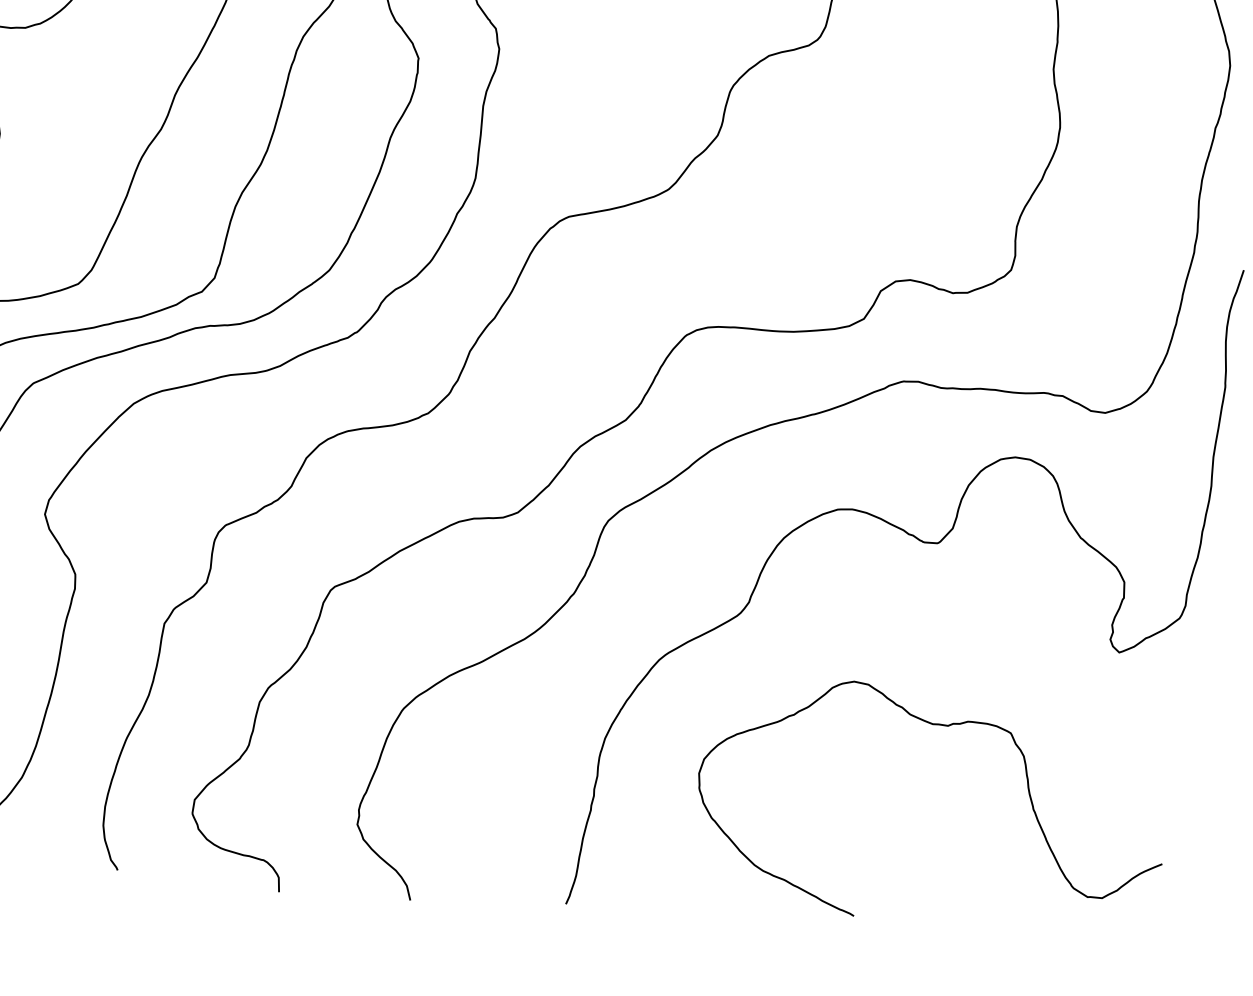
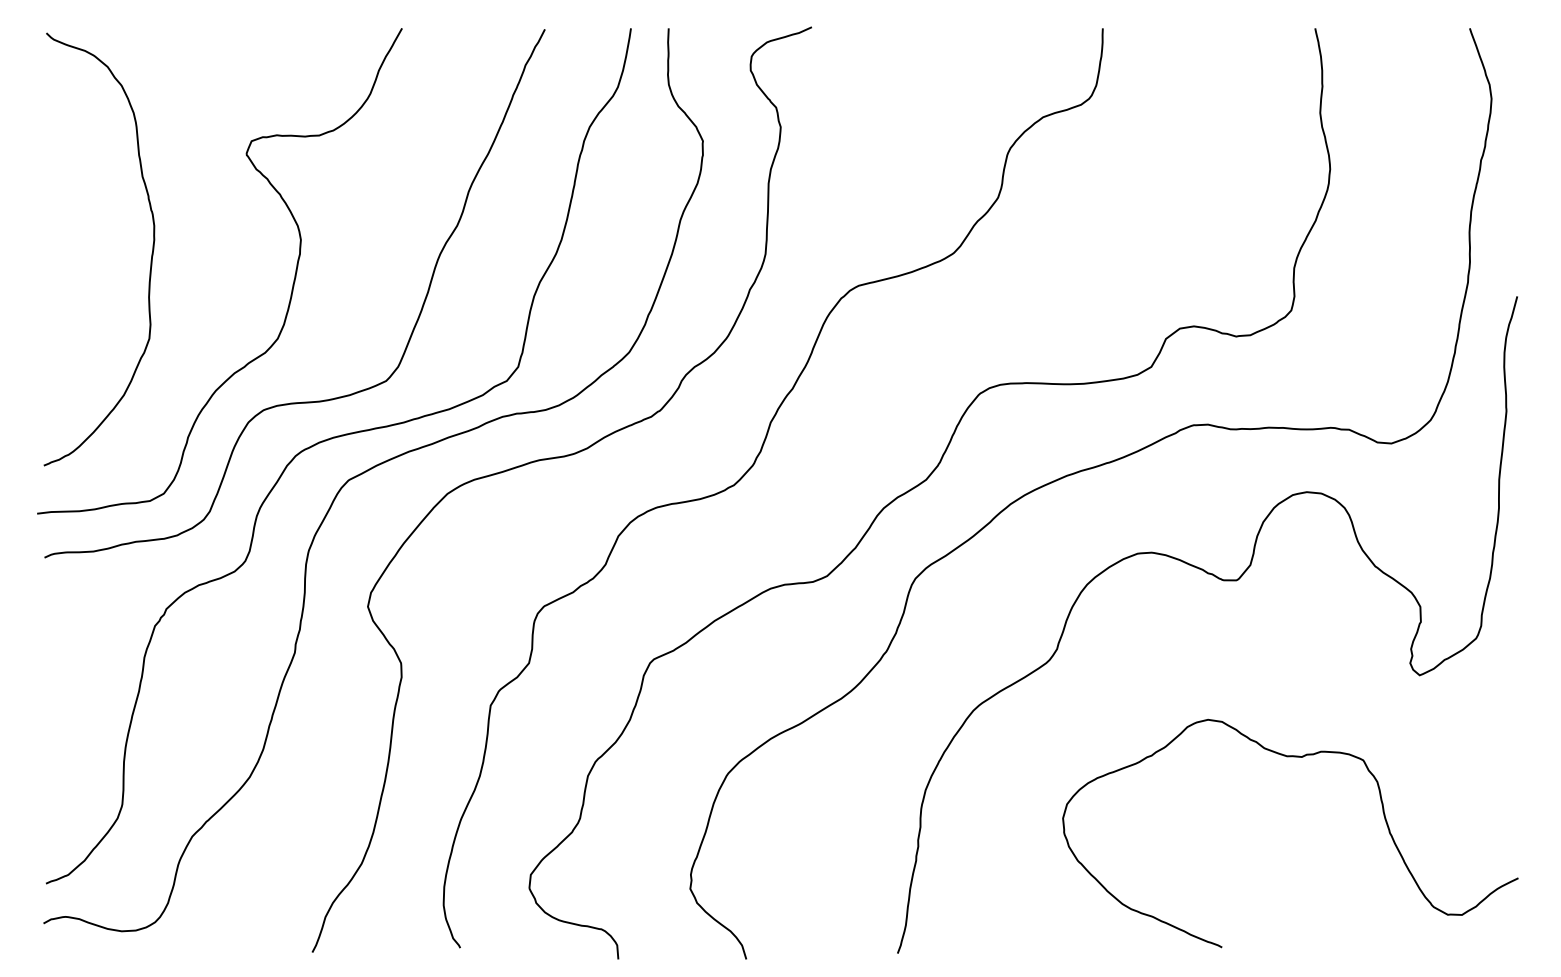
curve: (936, 725) -> (1290, 757), moved

